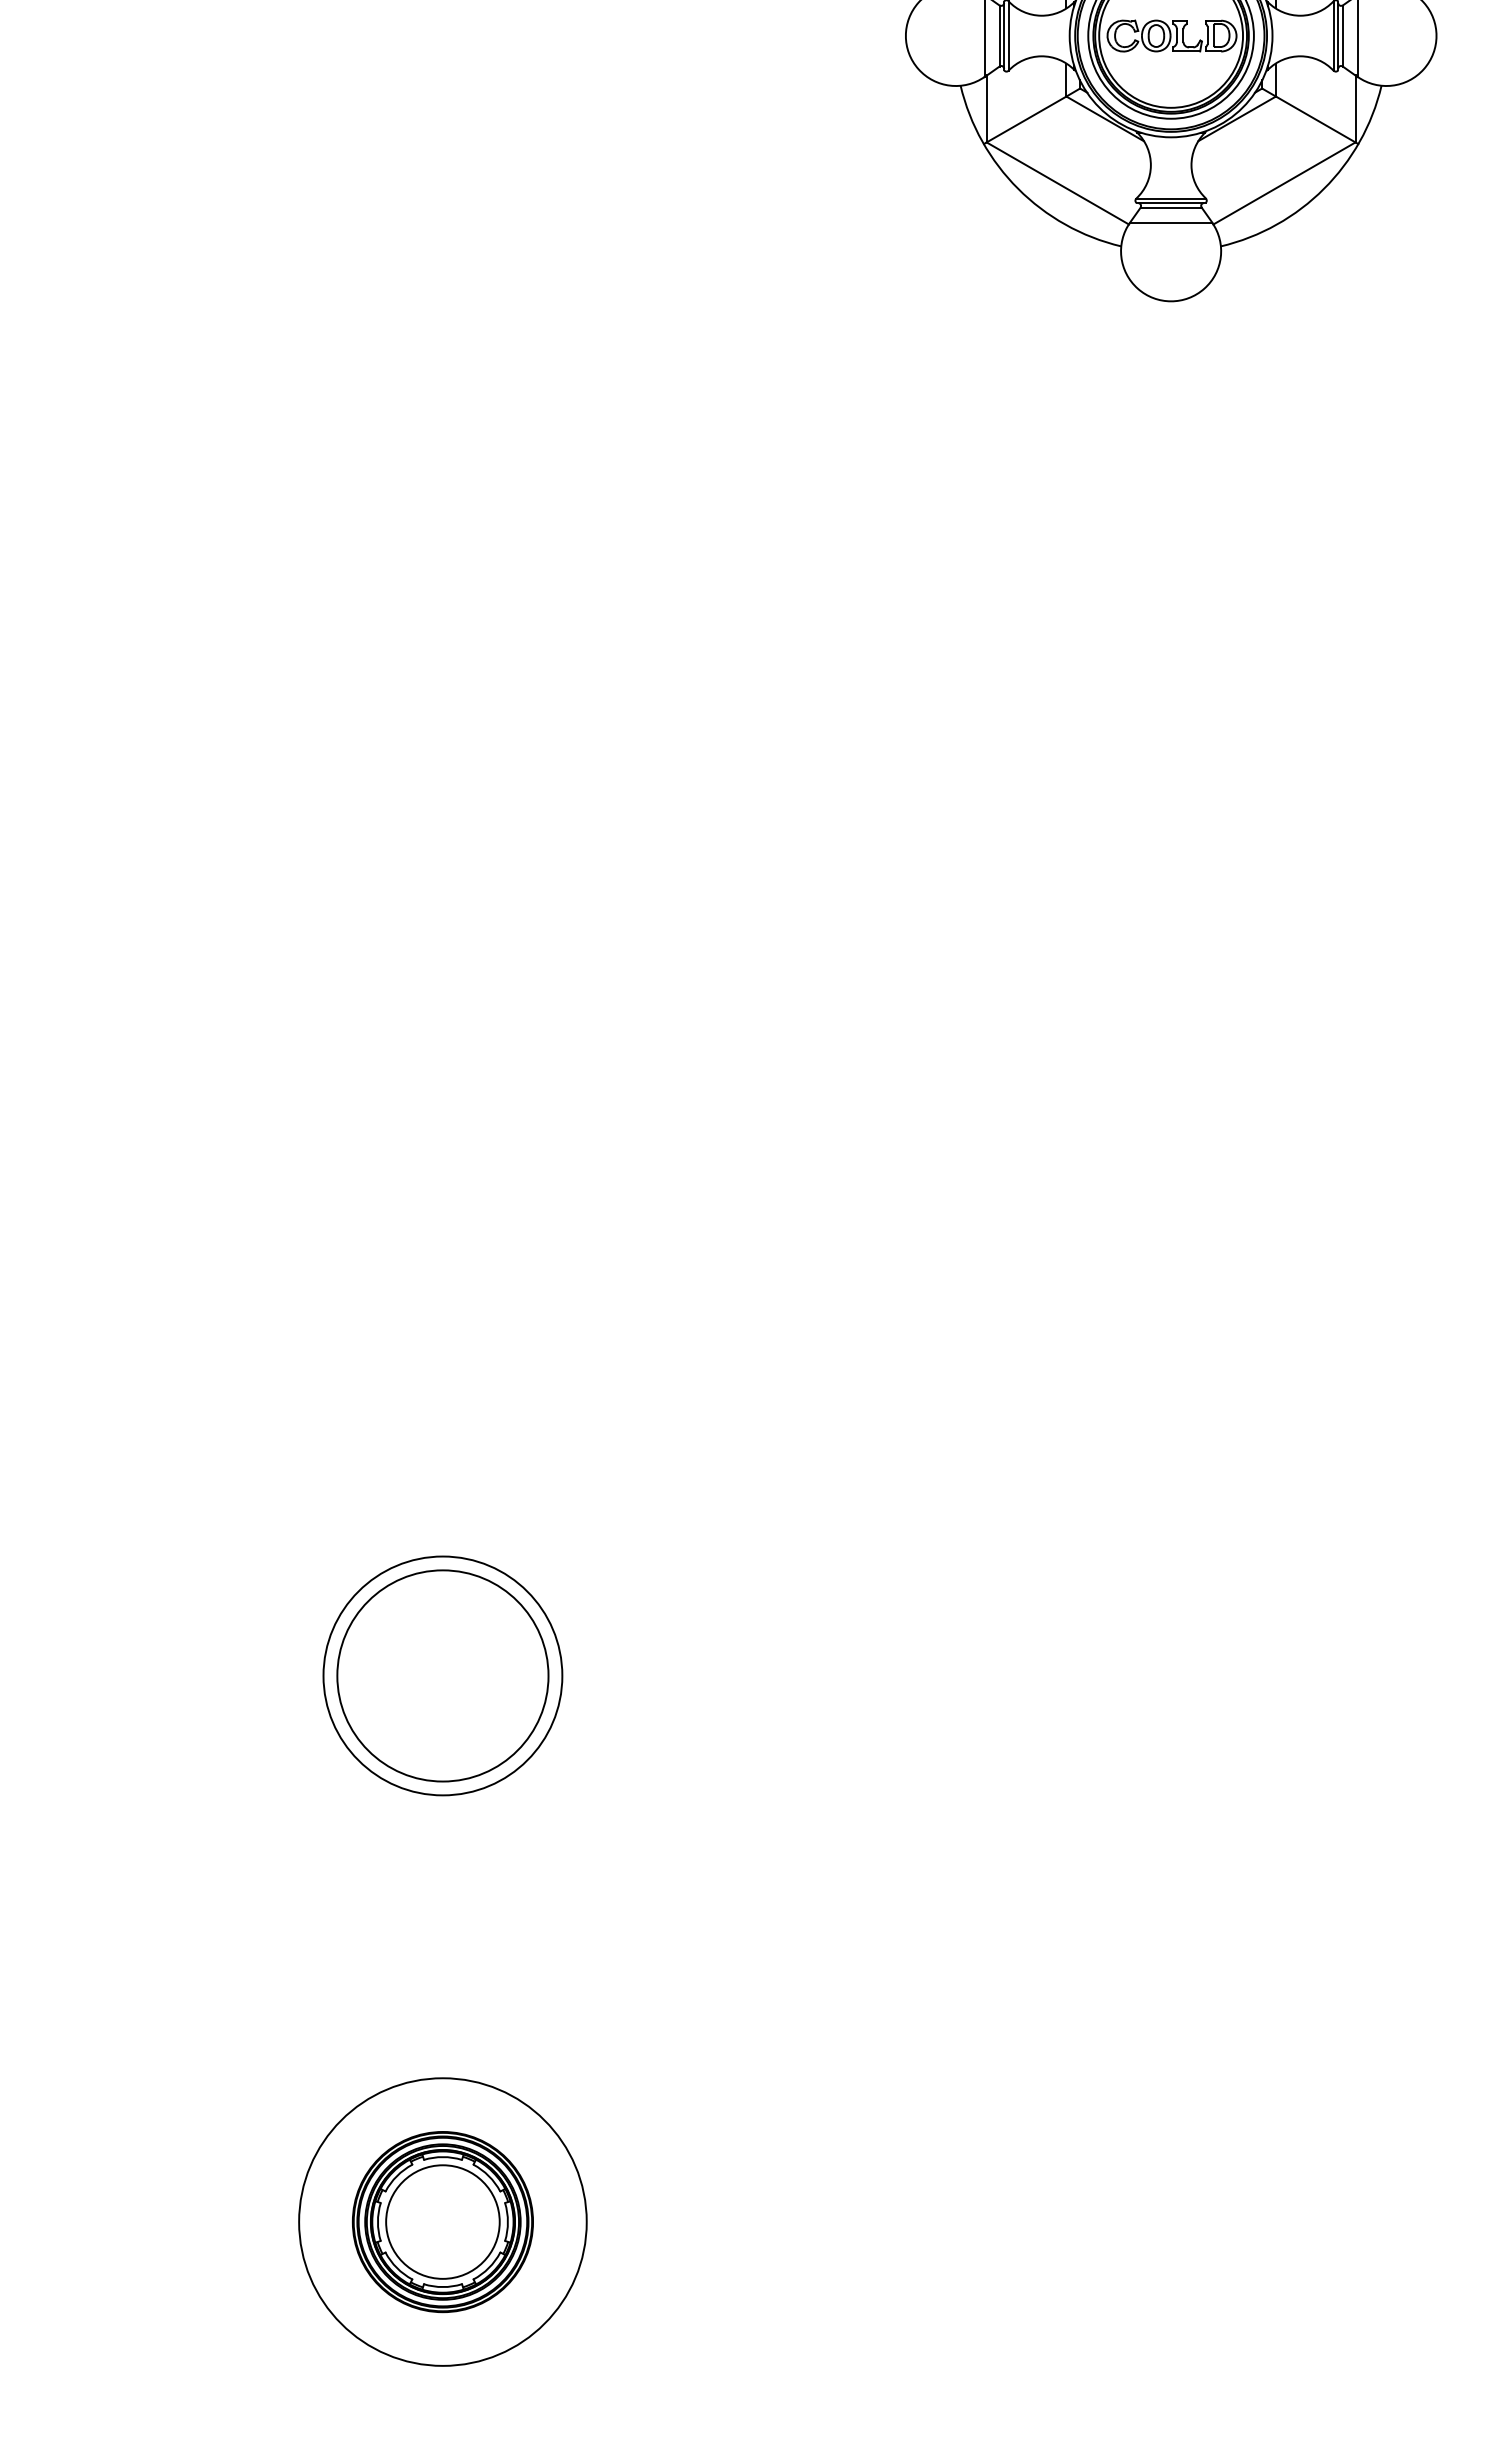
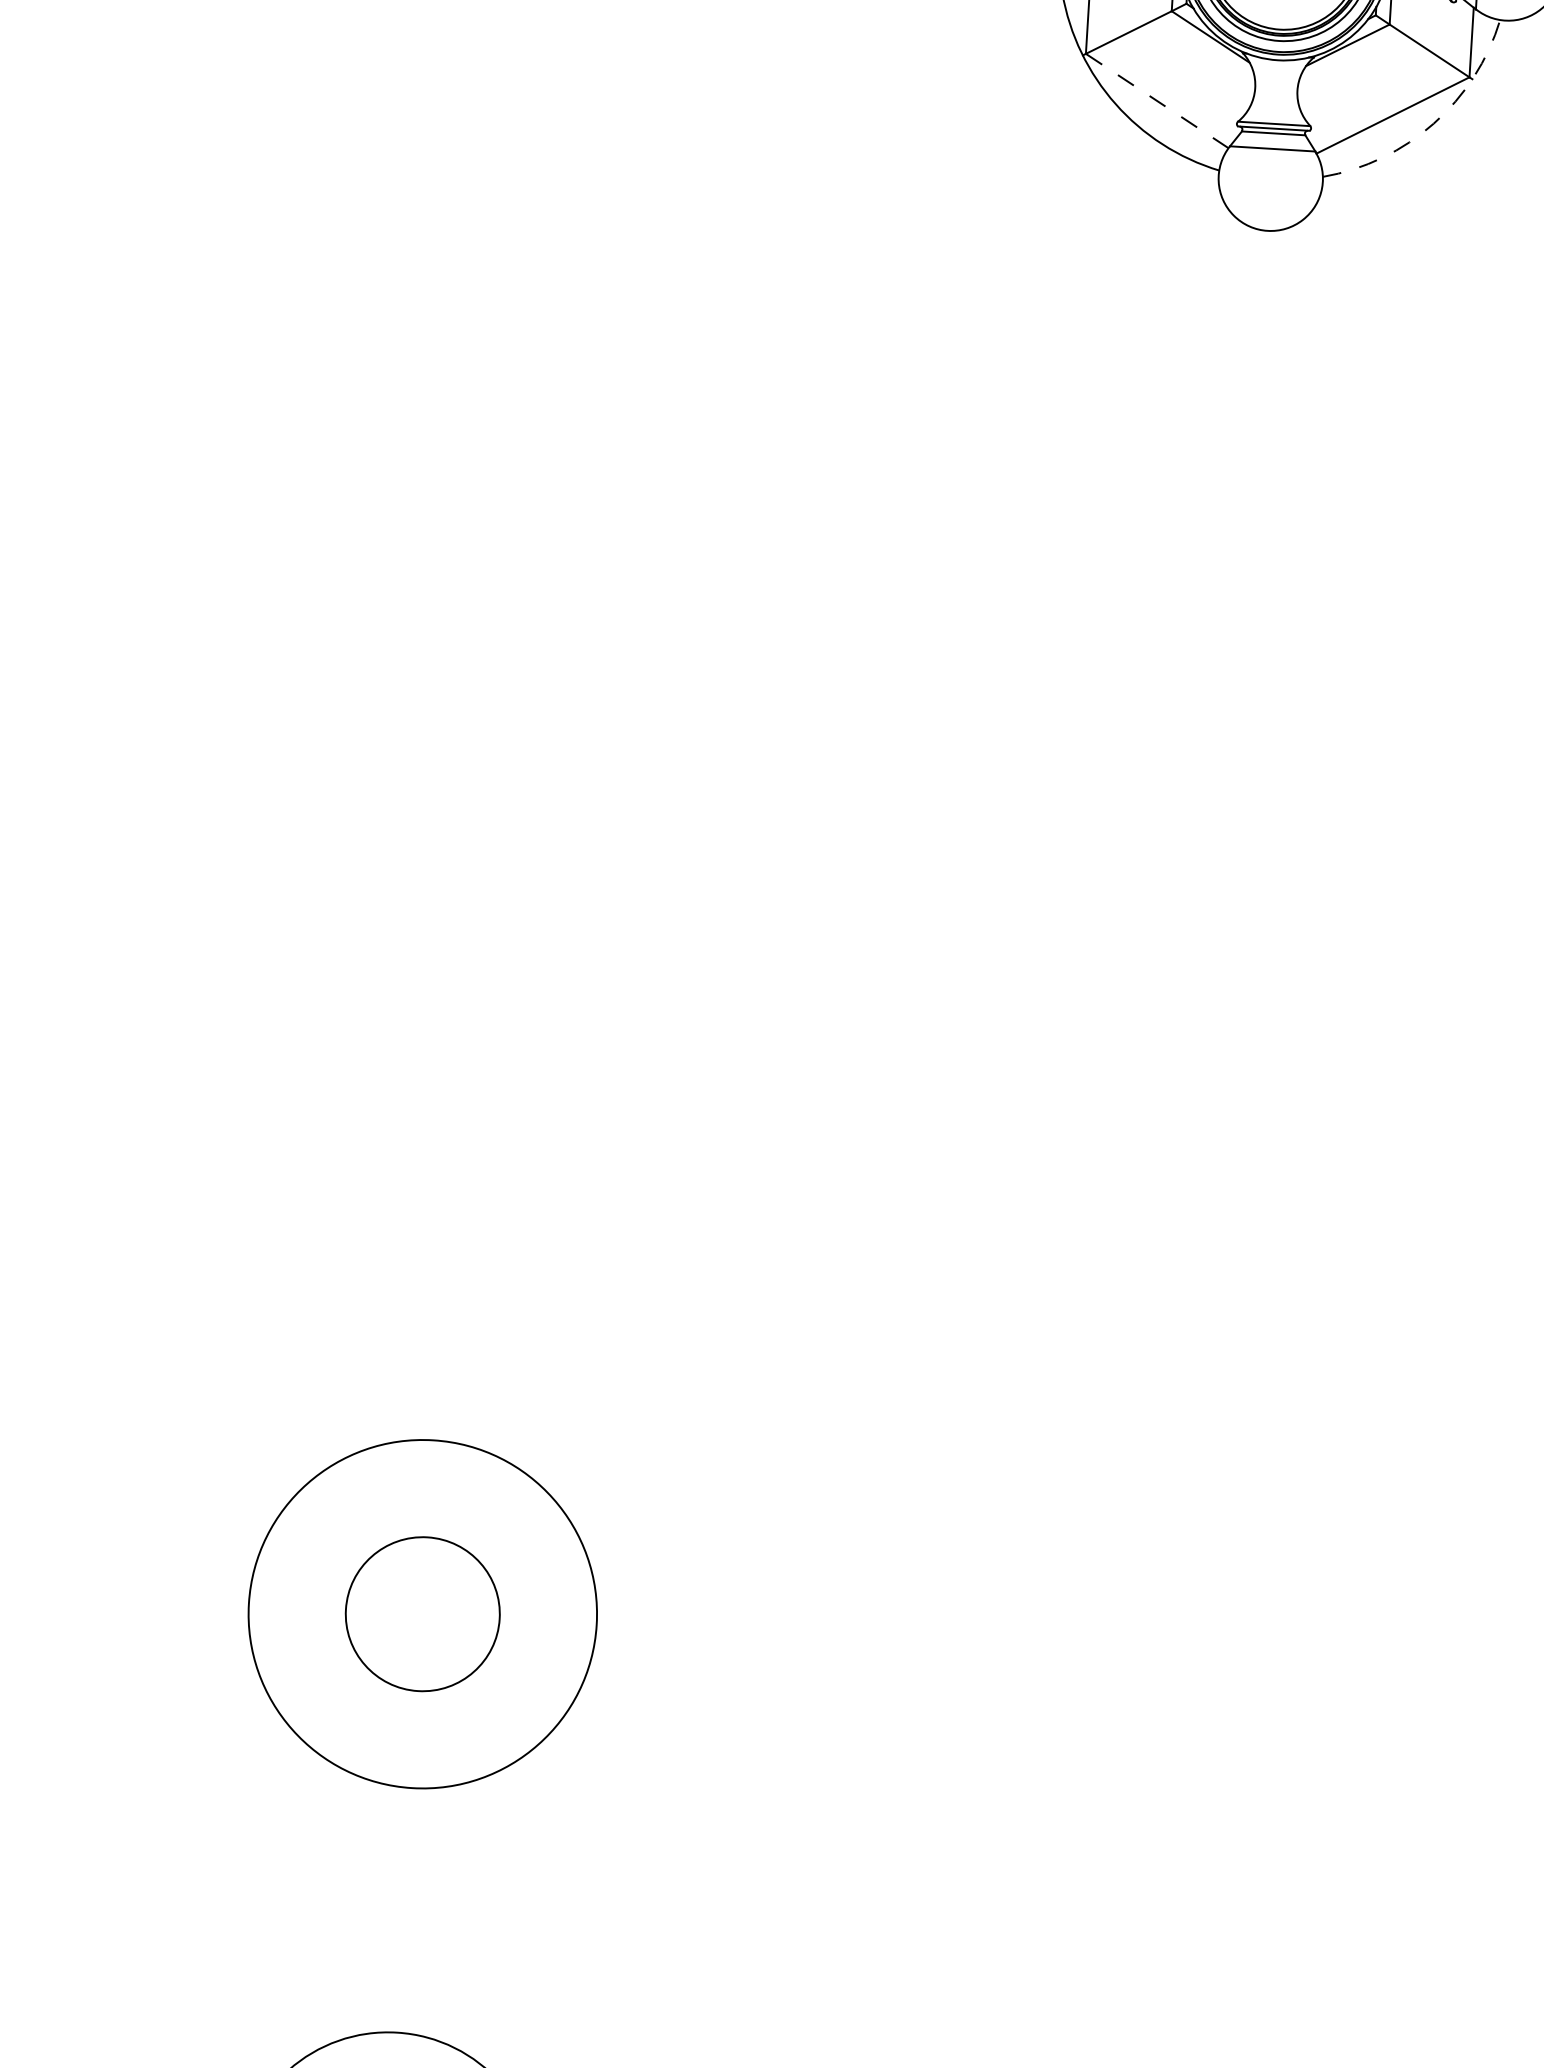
line: (1057, 183) -> (1156, 101), solid -> dashed
arc: (1323, 188) -> (1433, 123), solid -> dashed
circle: (442, 1675) -> (422, 1613), size x0.7
circle: (442, 1675) -> (422, 1613), size x1.4

